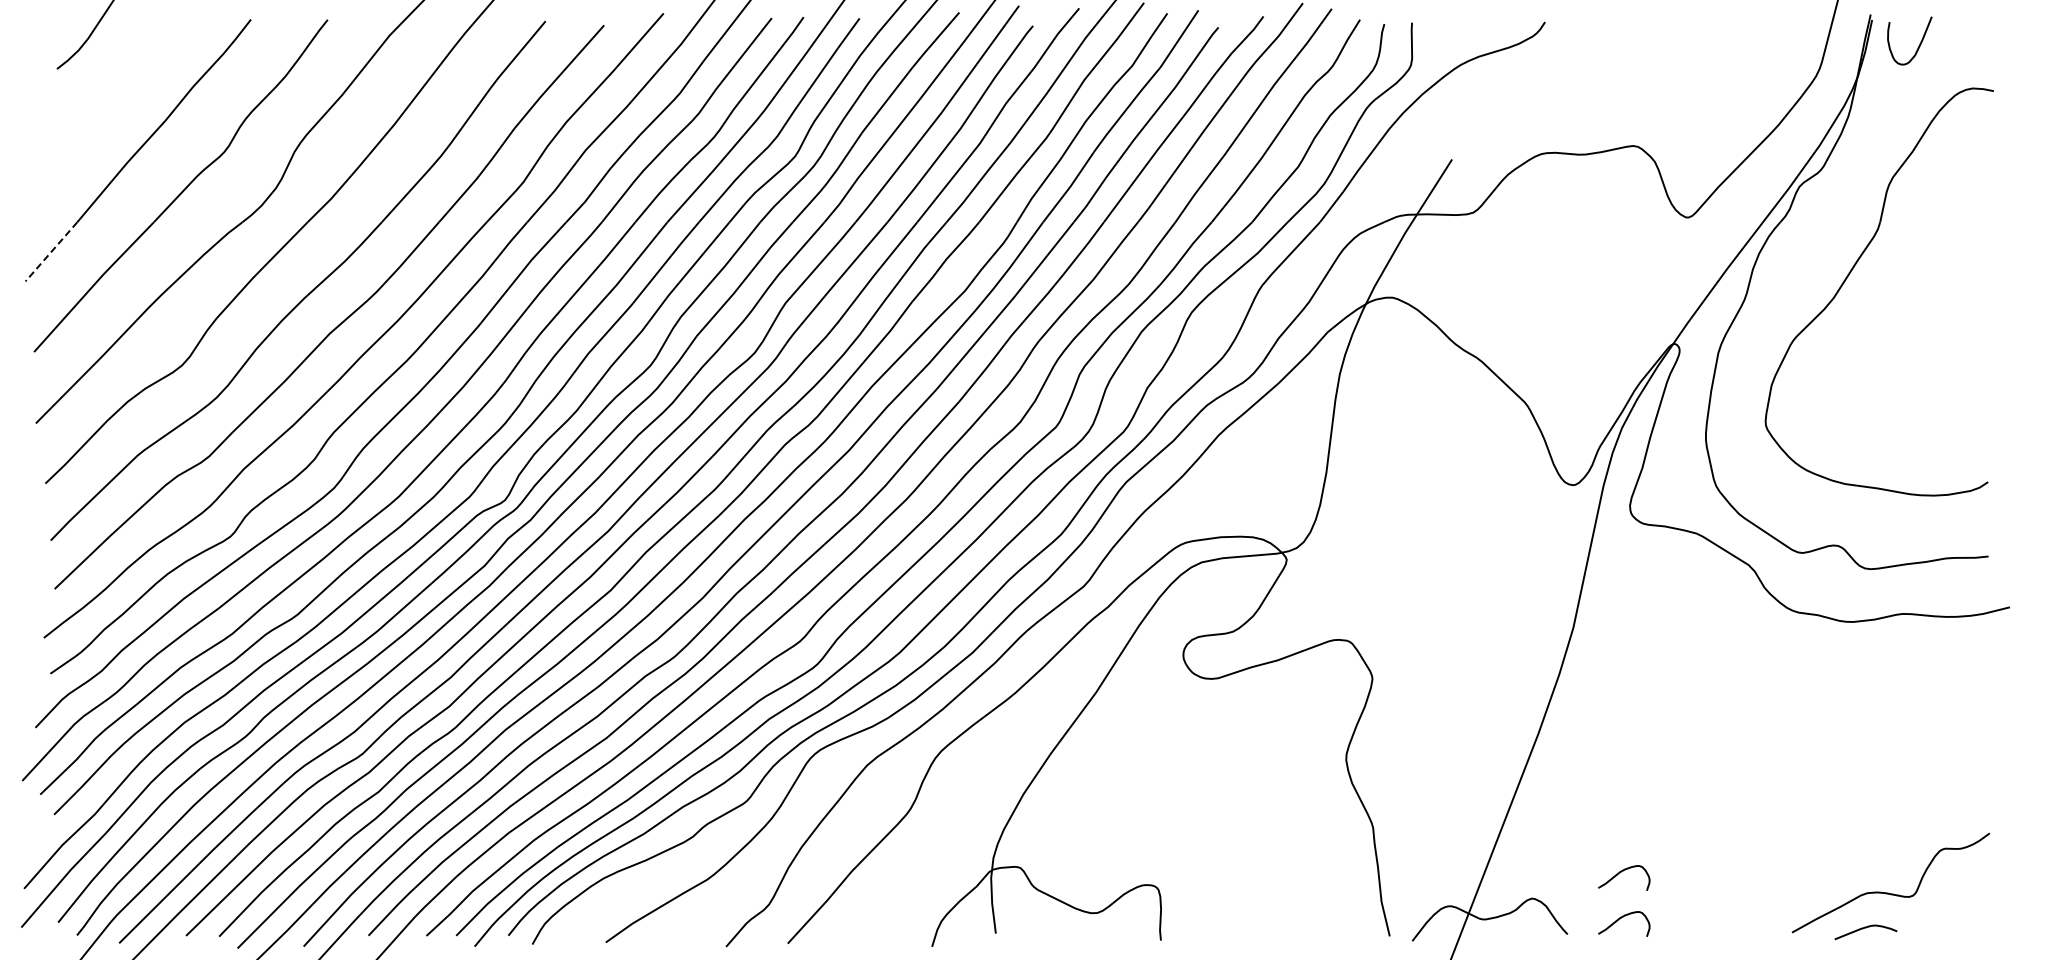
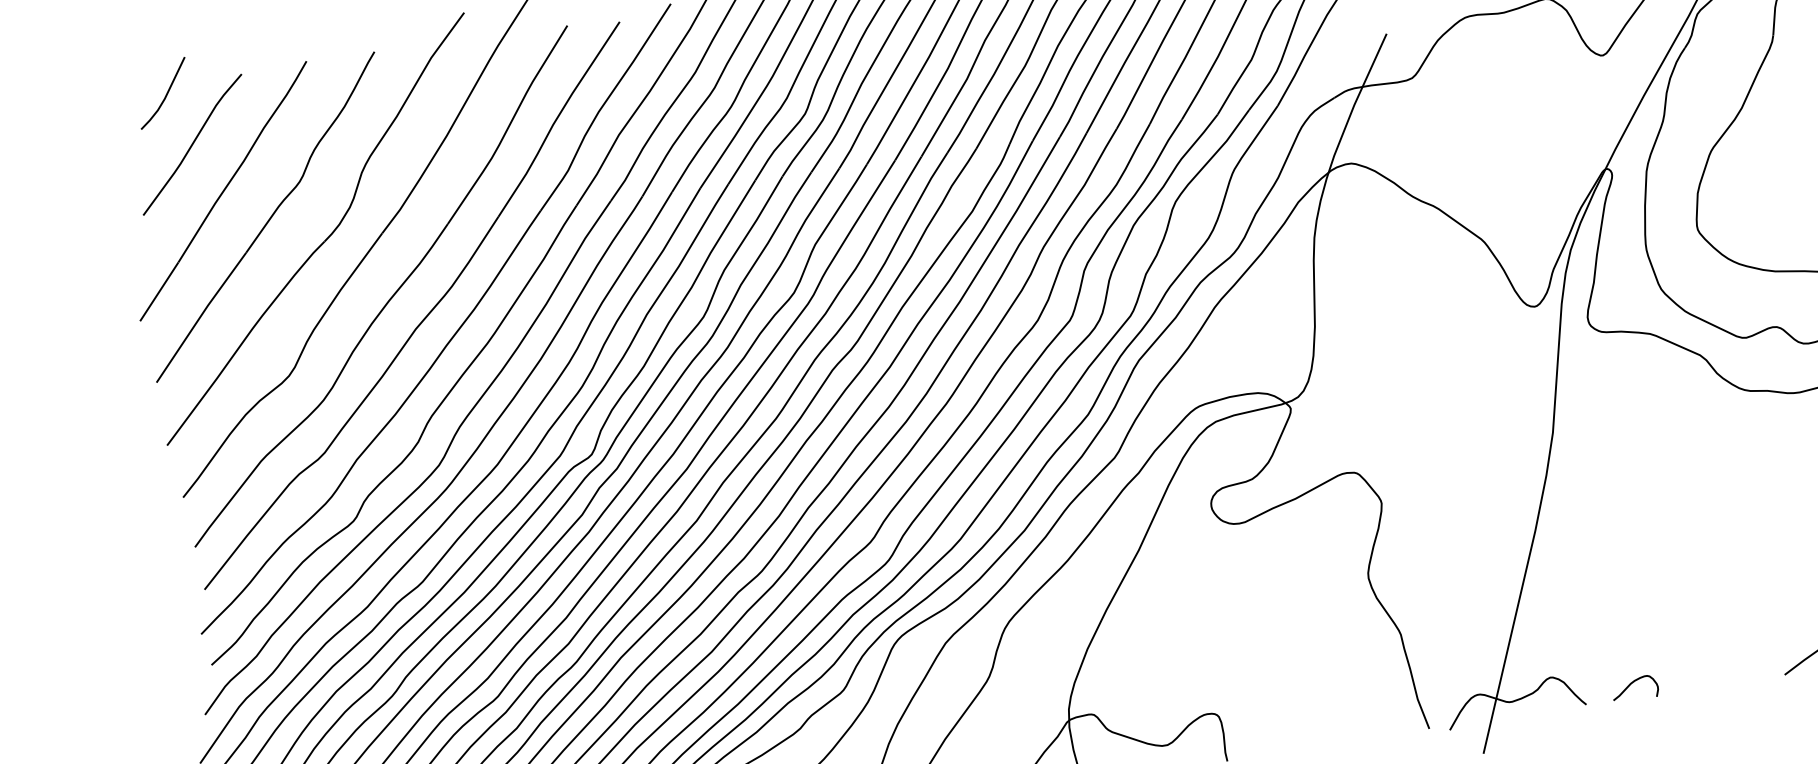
curve: (111, 94) -> (192, 145), added
line: (51, 252) -> (159, 292), dashed -> solid
curve: (1620, 873) -> (1625, 644), removed

